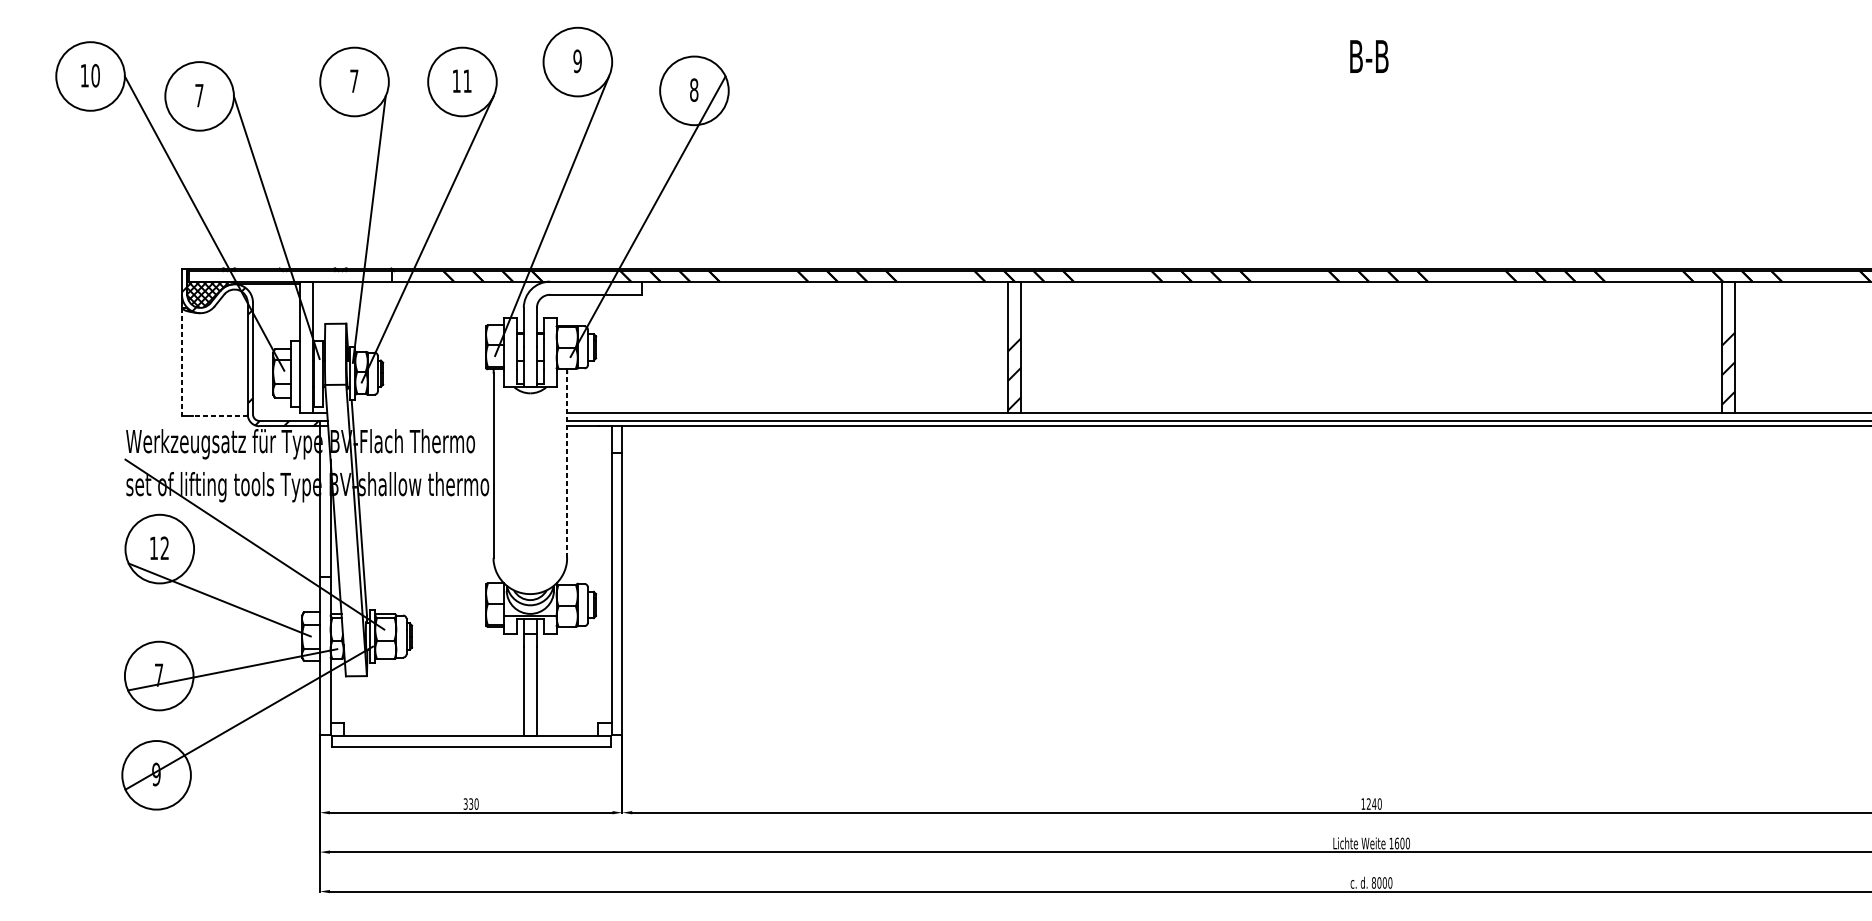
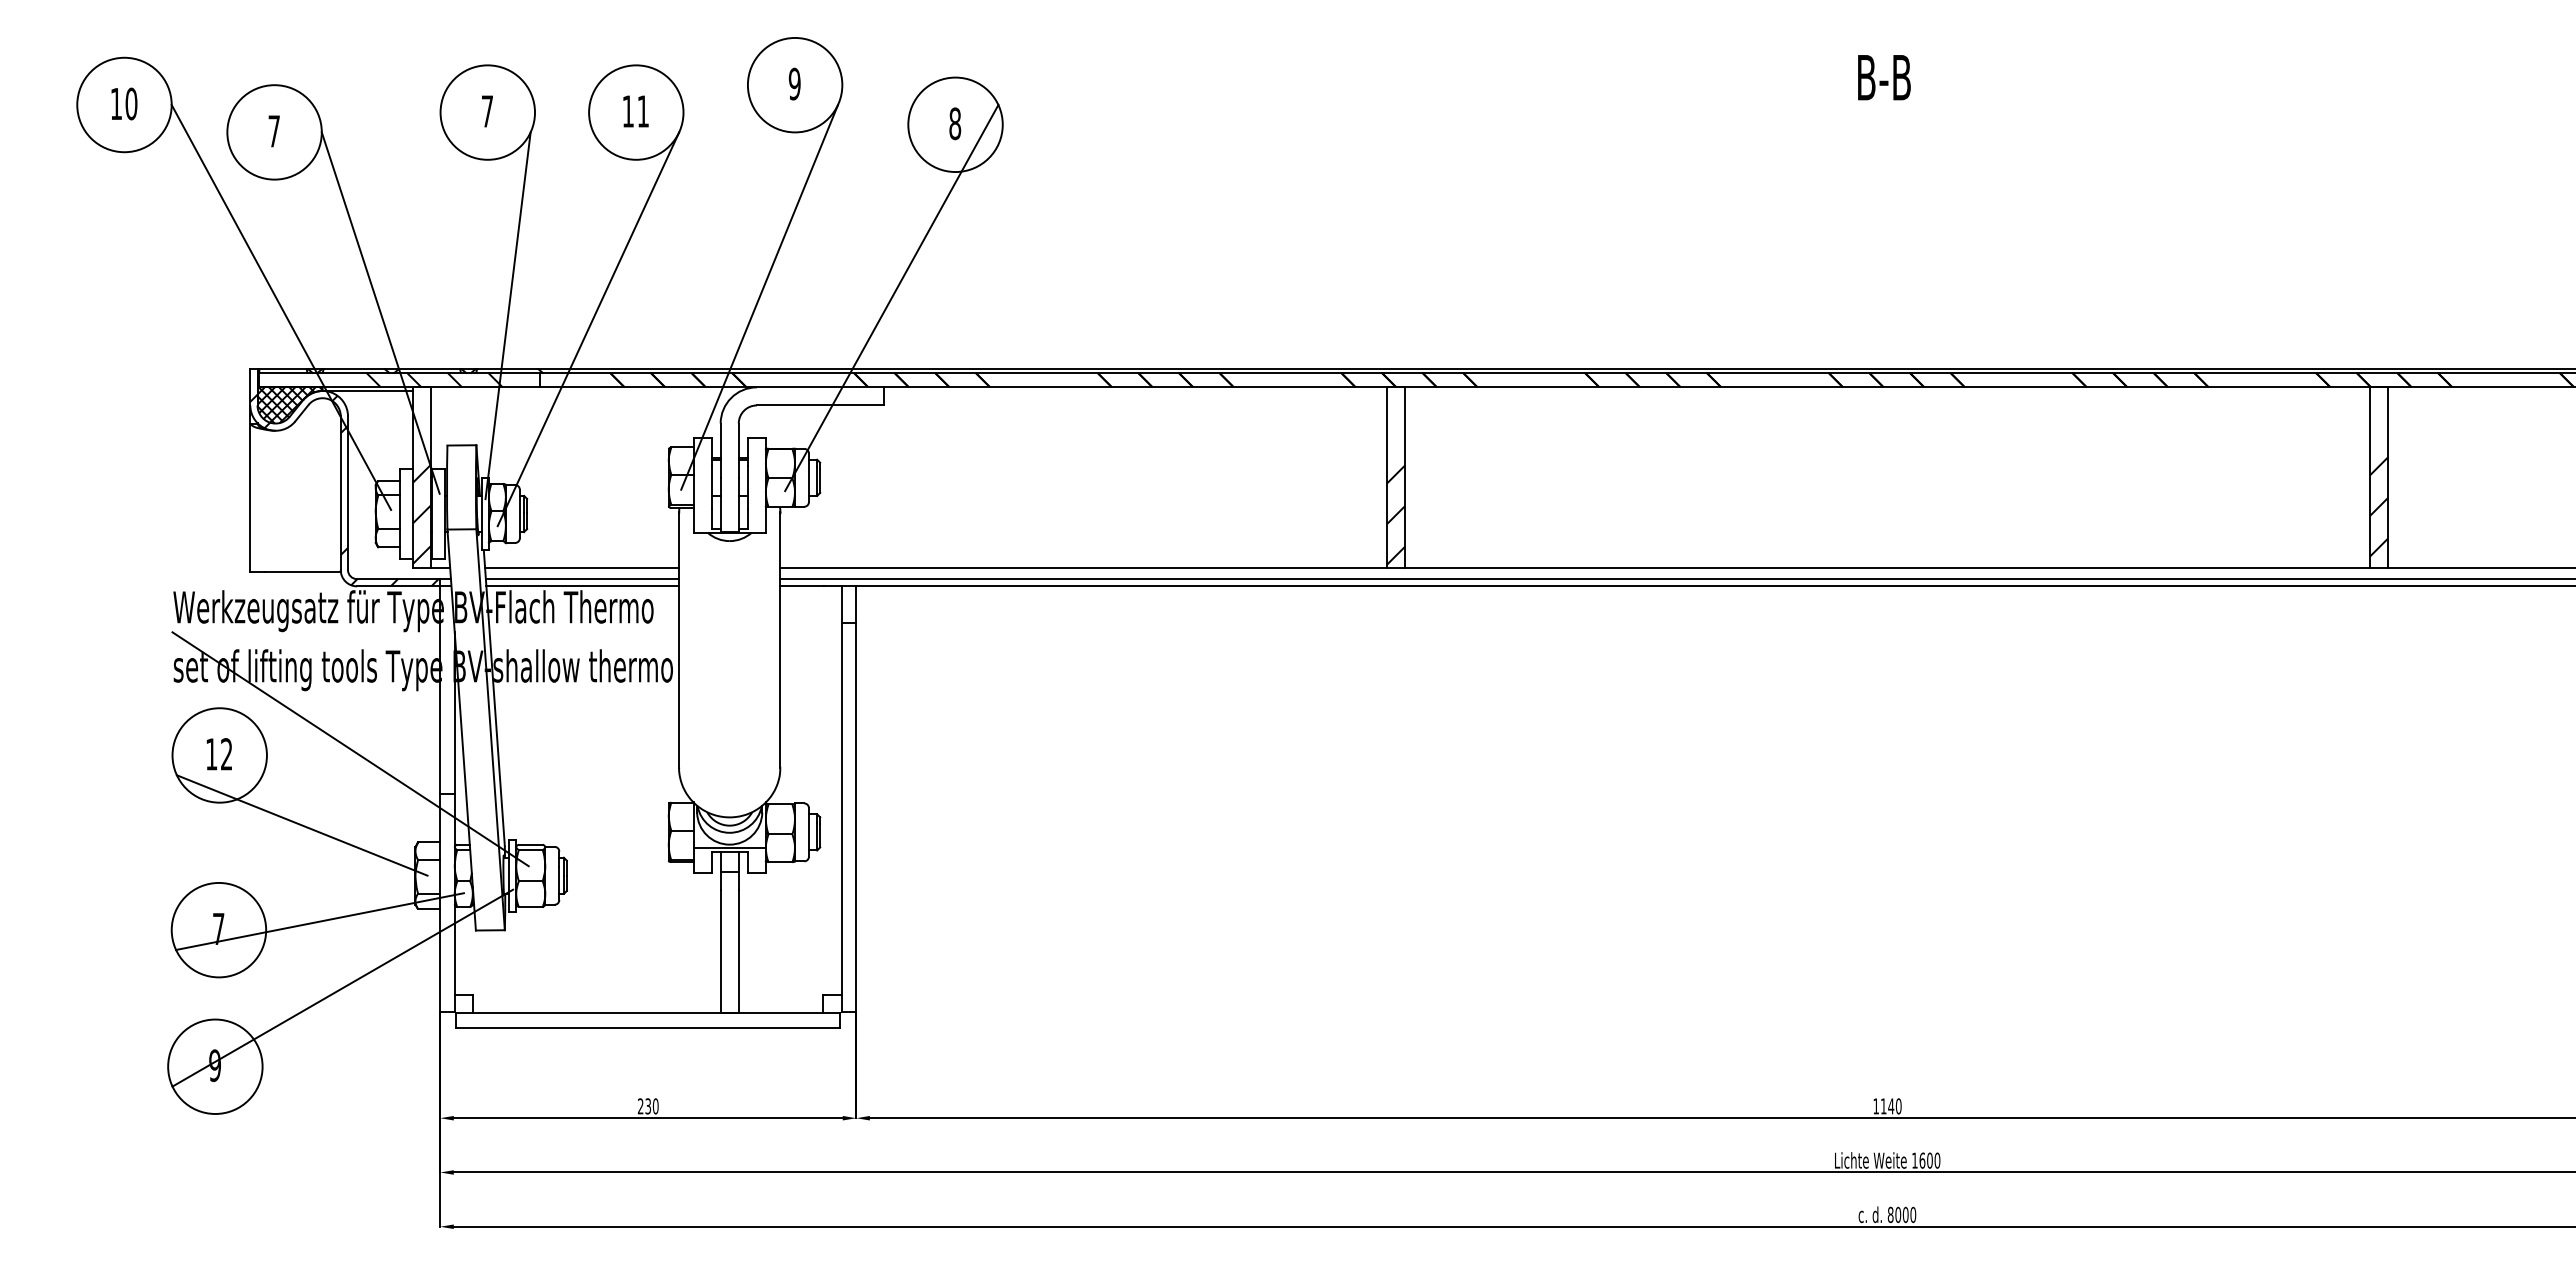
hatch: (315, 275) -> (434, 379), added
line: (182, 362) -> (250, 498), dashed -> solid
hatch: (307, 373) -> (422, 513), added
line: (423, 413) -> (582, 568), added
line: (219, 415) -> (302, 571), dashed -> solid
line: (423, 421) -> (582, 579), added
line: (423, 426) -> (582, 586), added
line: (567, 465) -> (780, 640), dashed -> solid
text: (465, 804) -> (640, 1106), 330 -> 230
text: (1368, 804) -> (1883, 1106), 1240 -> 1140

